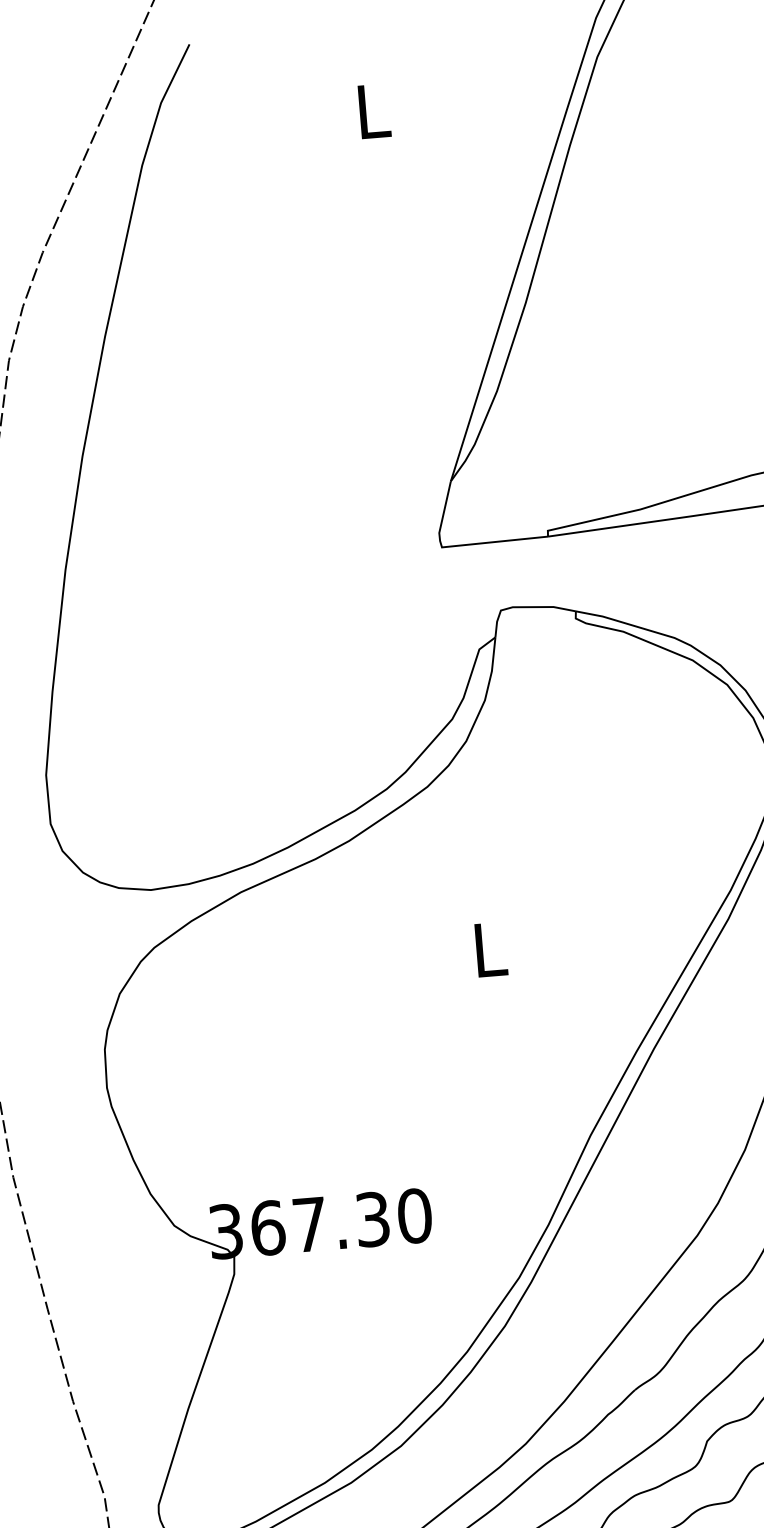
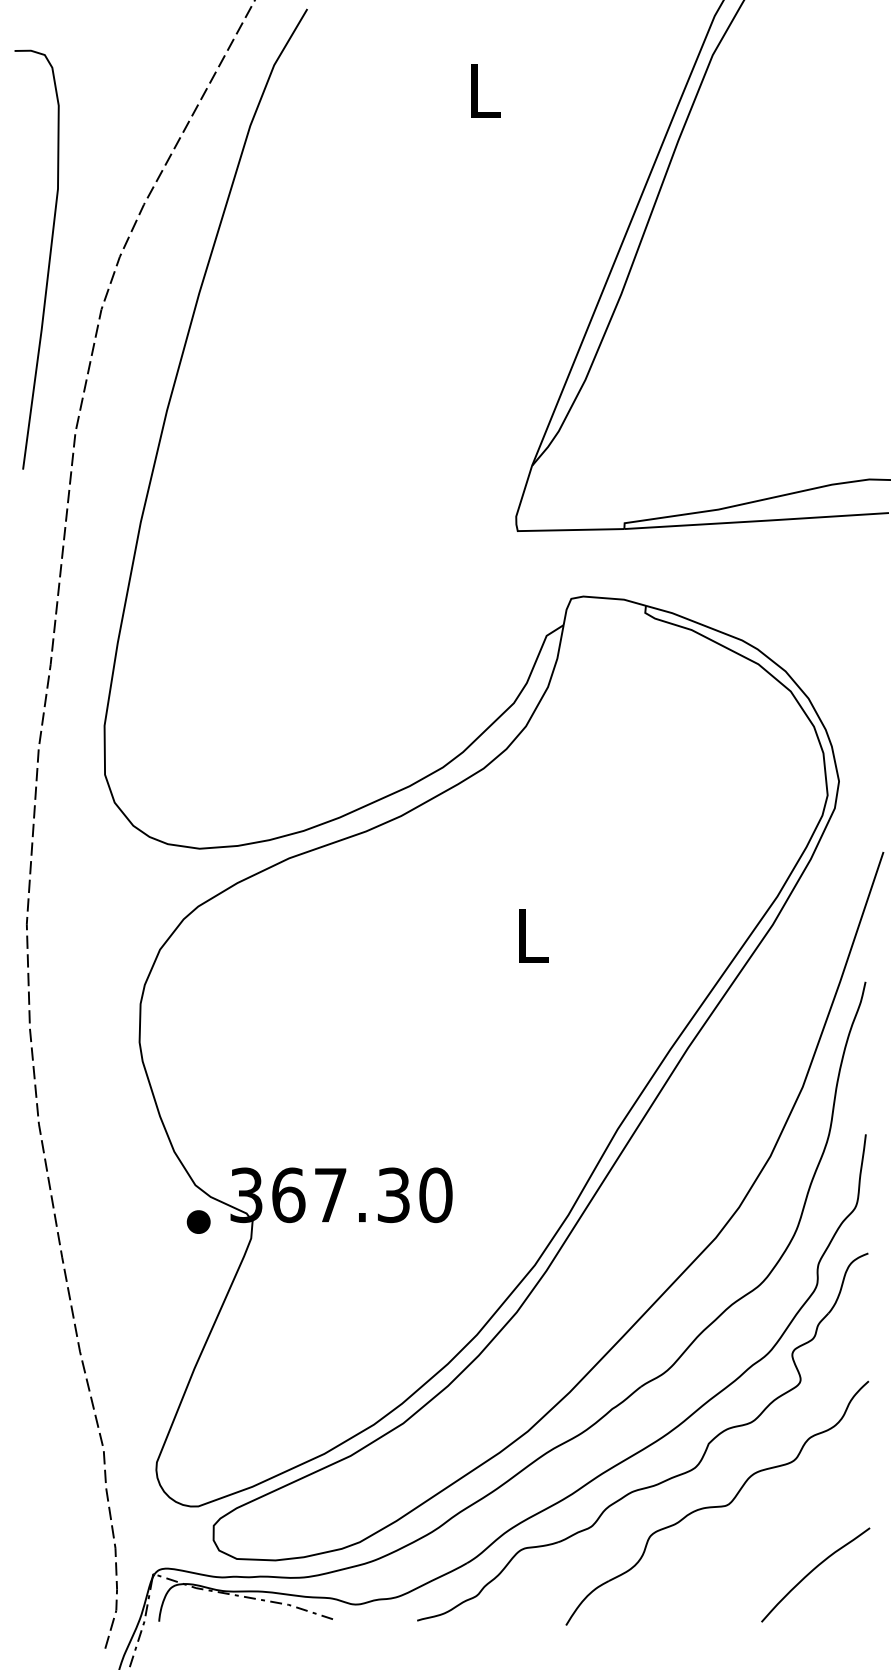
part: (180, 1261) -> (198, 1221), added

